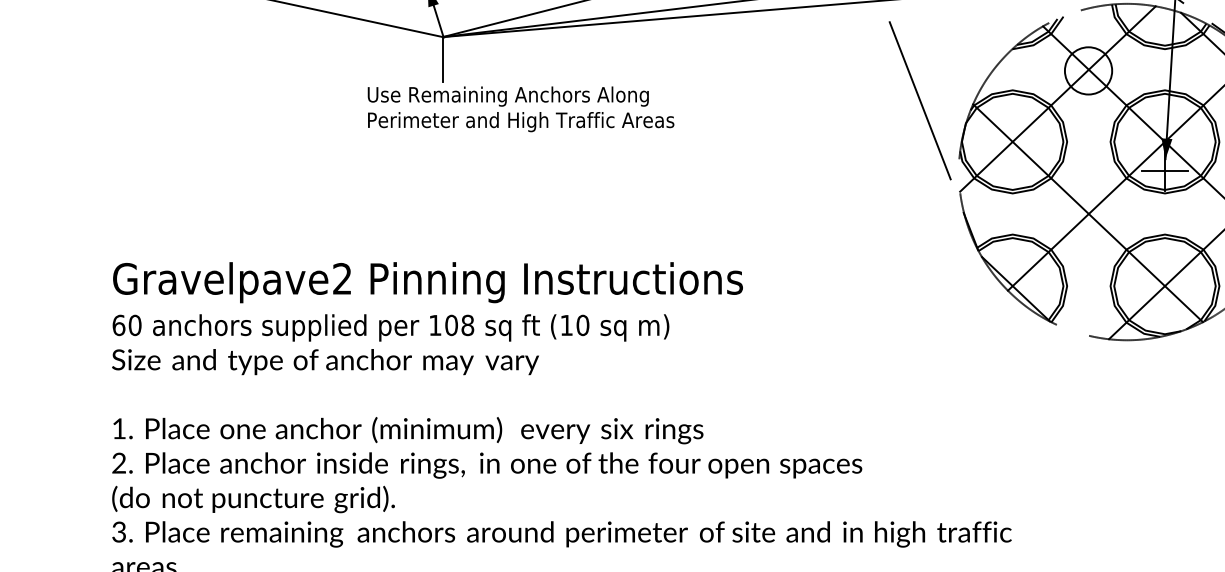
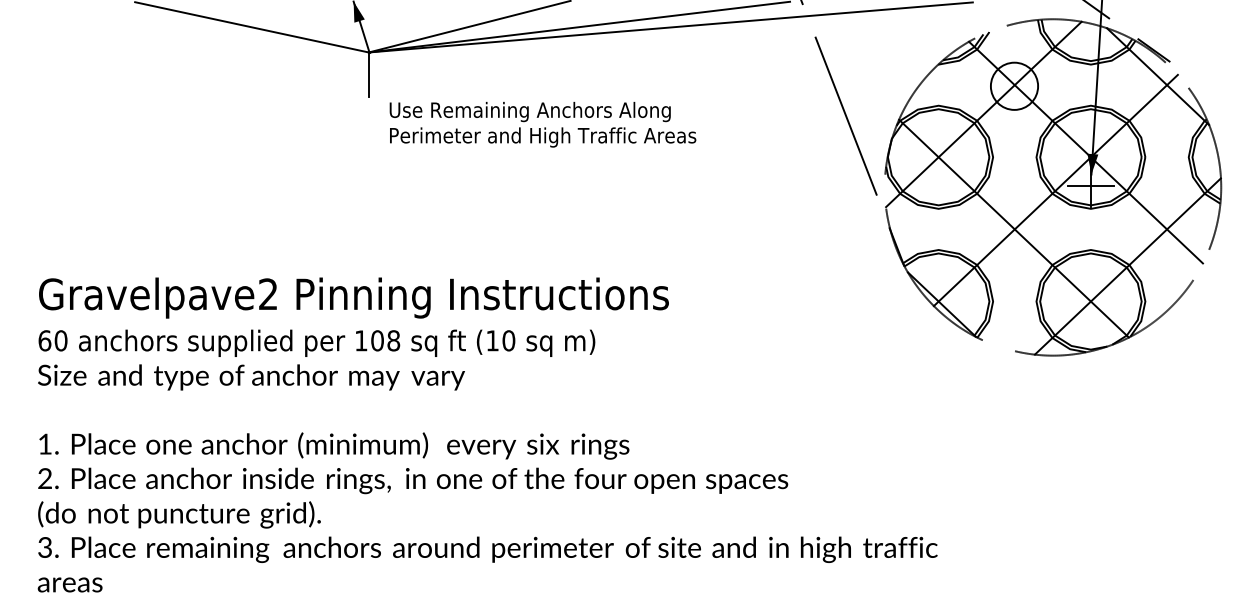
text: (520, 109) -> (542, 124), moved

